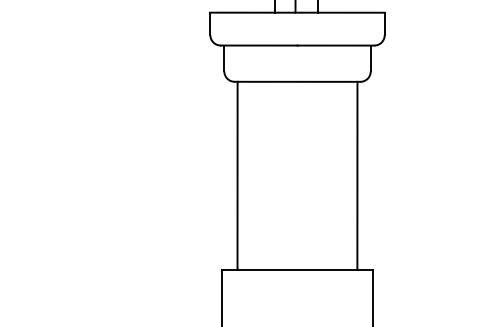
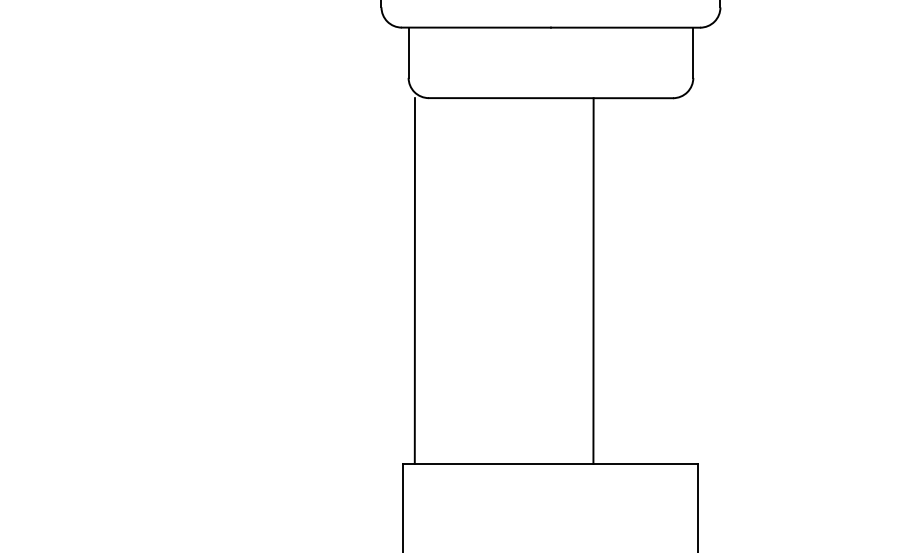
line: (237, 175) -> (414, 280), moved
line: (357, 175) -> (593, 280), moved

